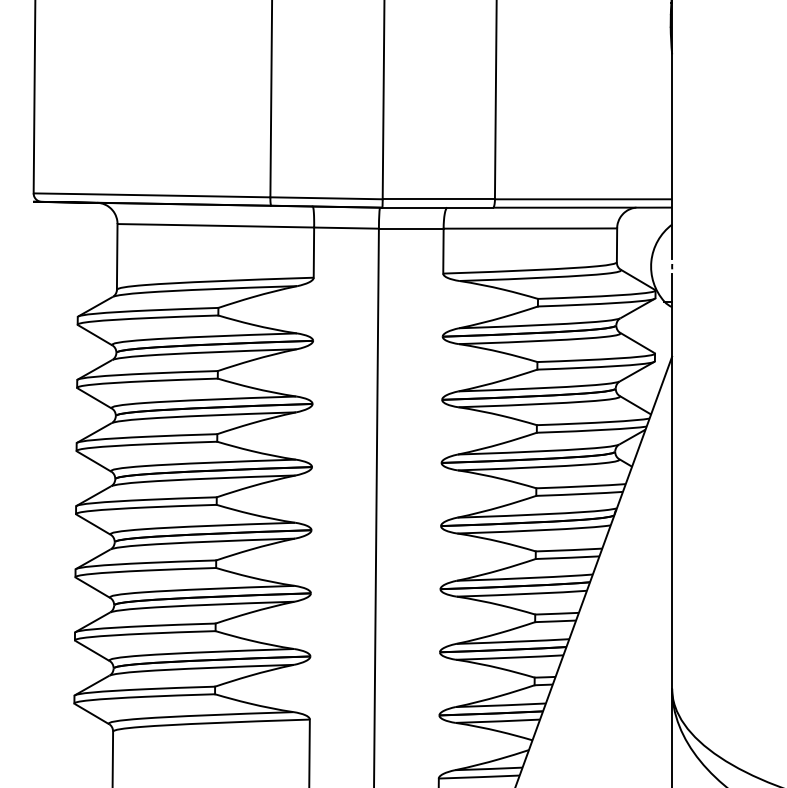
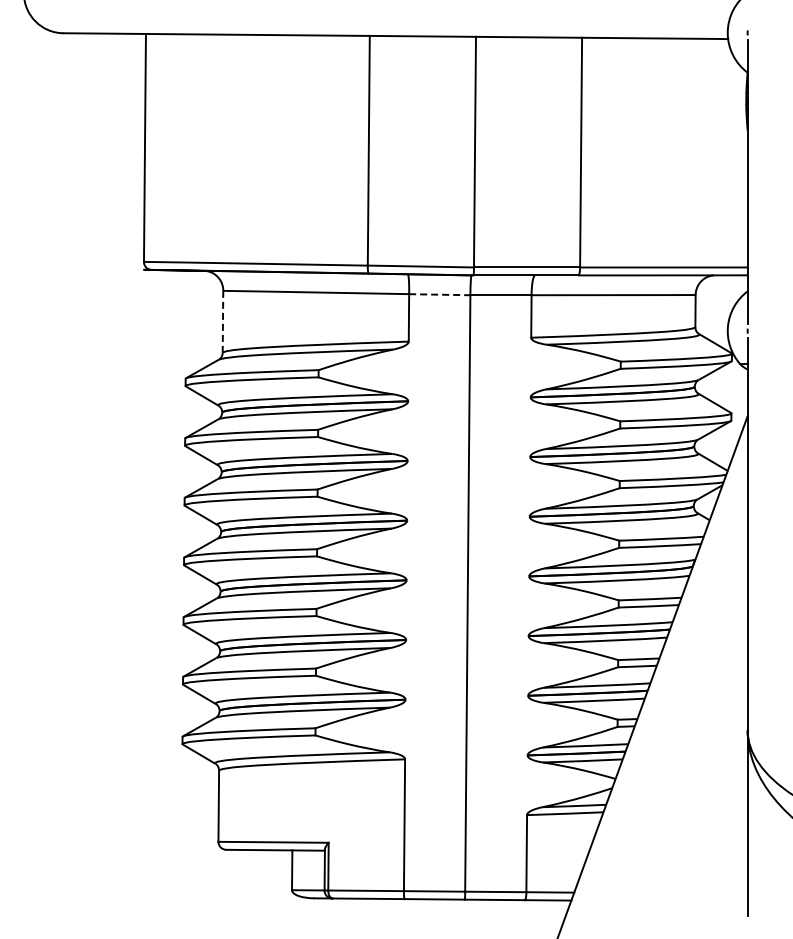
line: (346, 227) -> (439, 294), solid -> dashed
line: (116, 256) -> (222, 321), solid -> dashed

